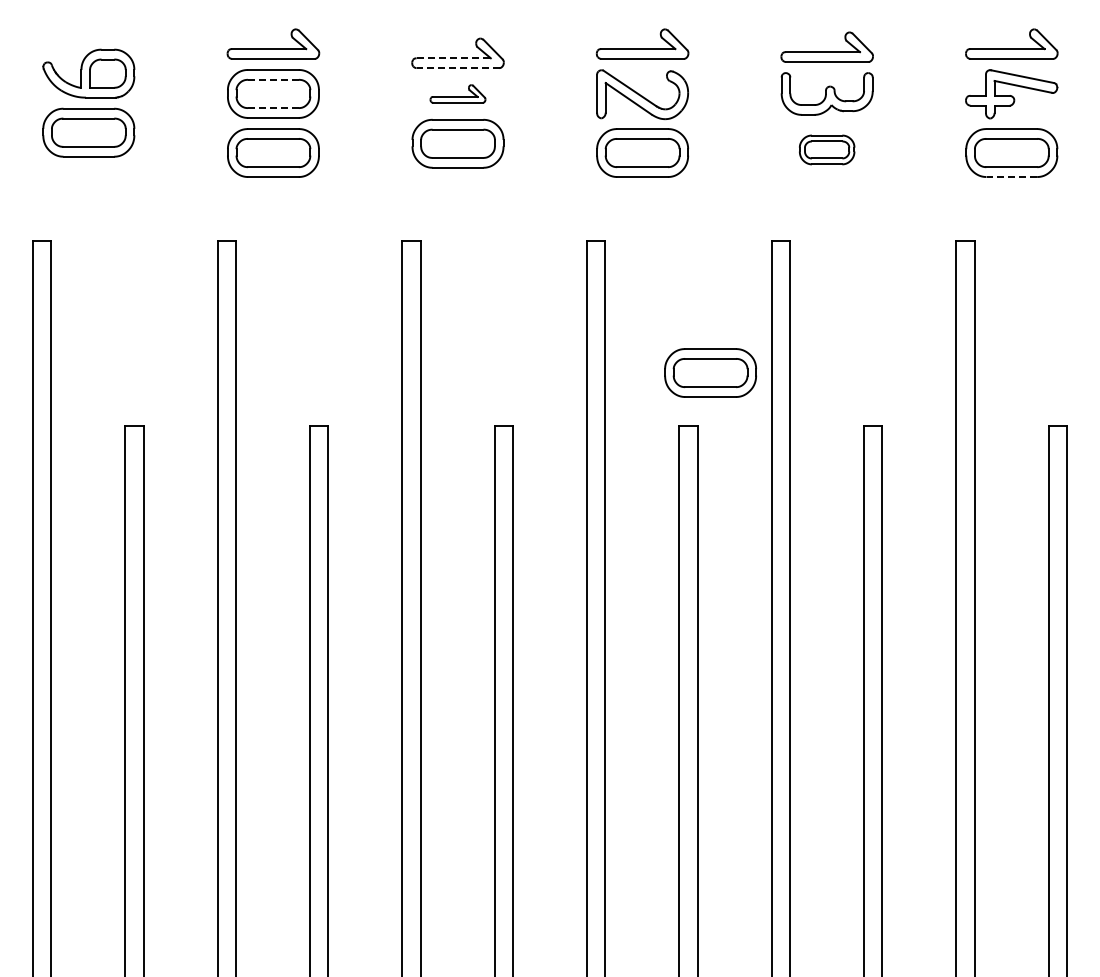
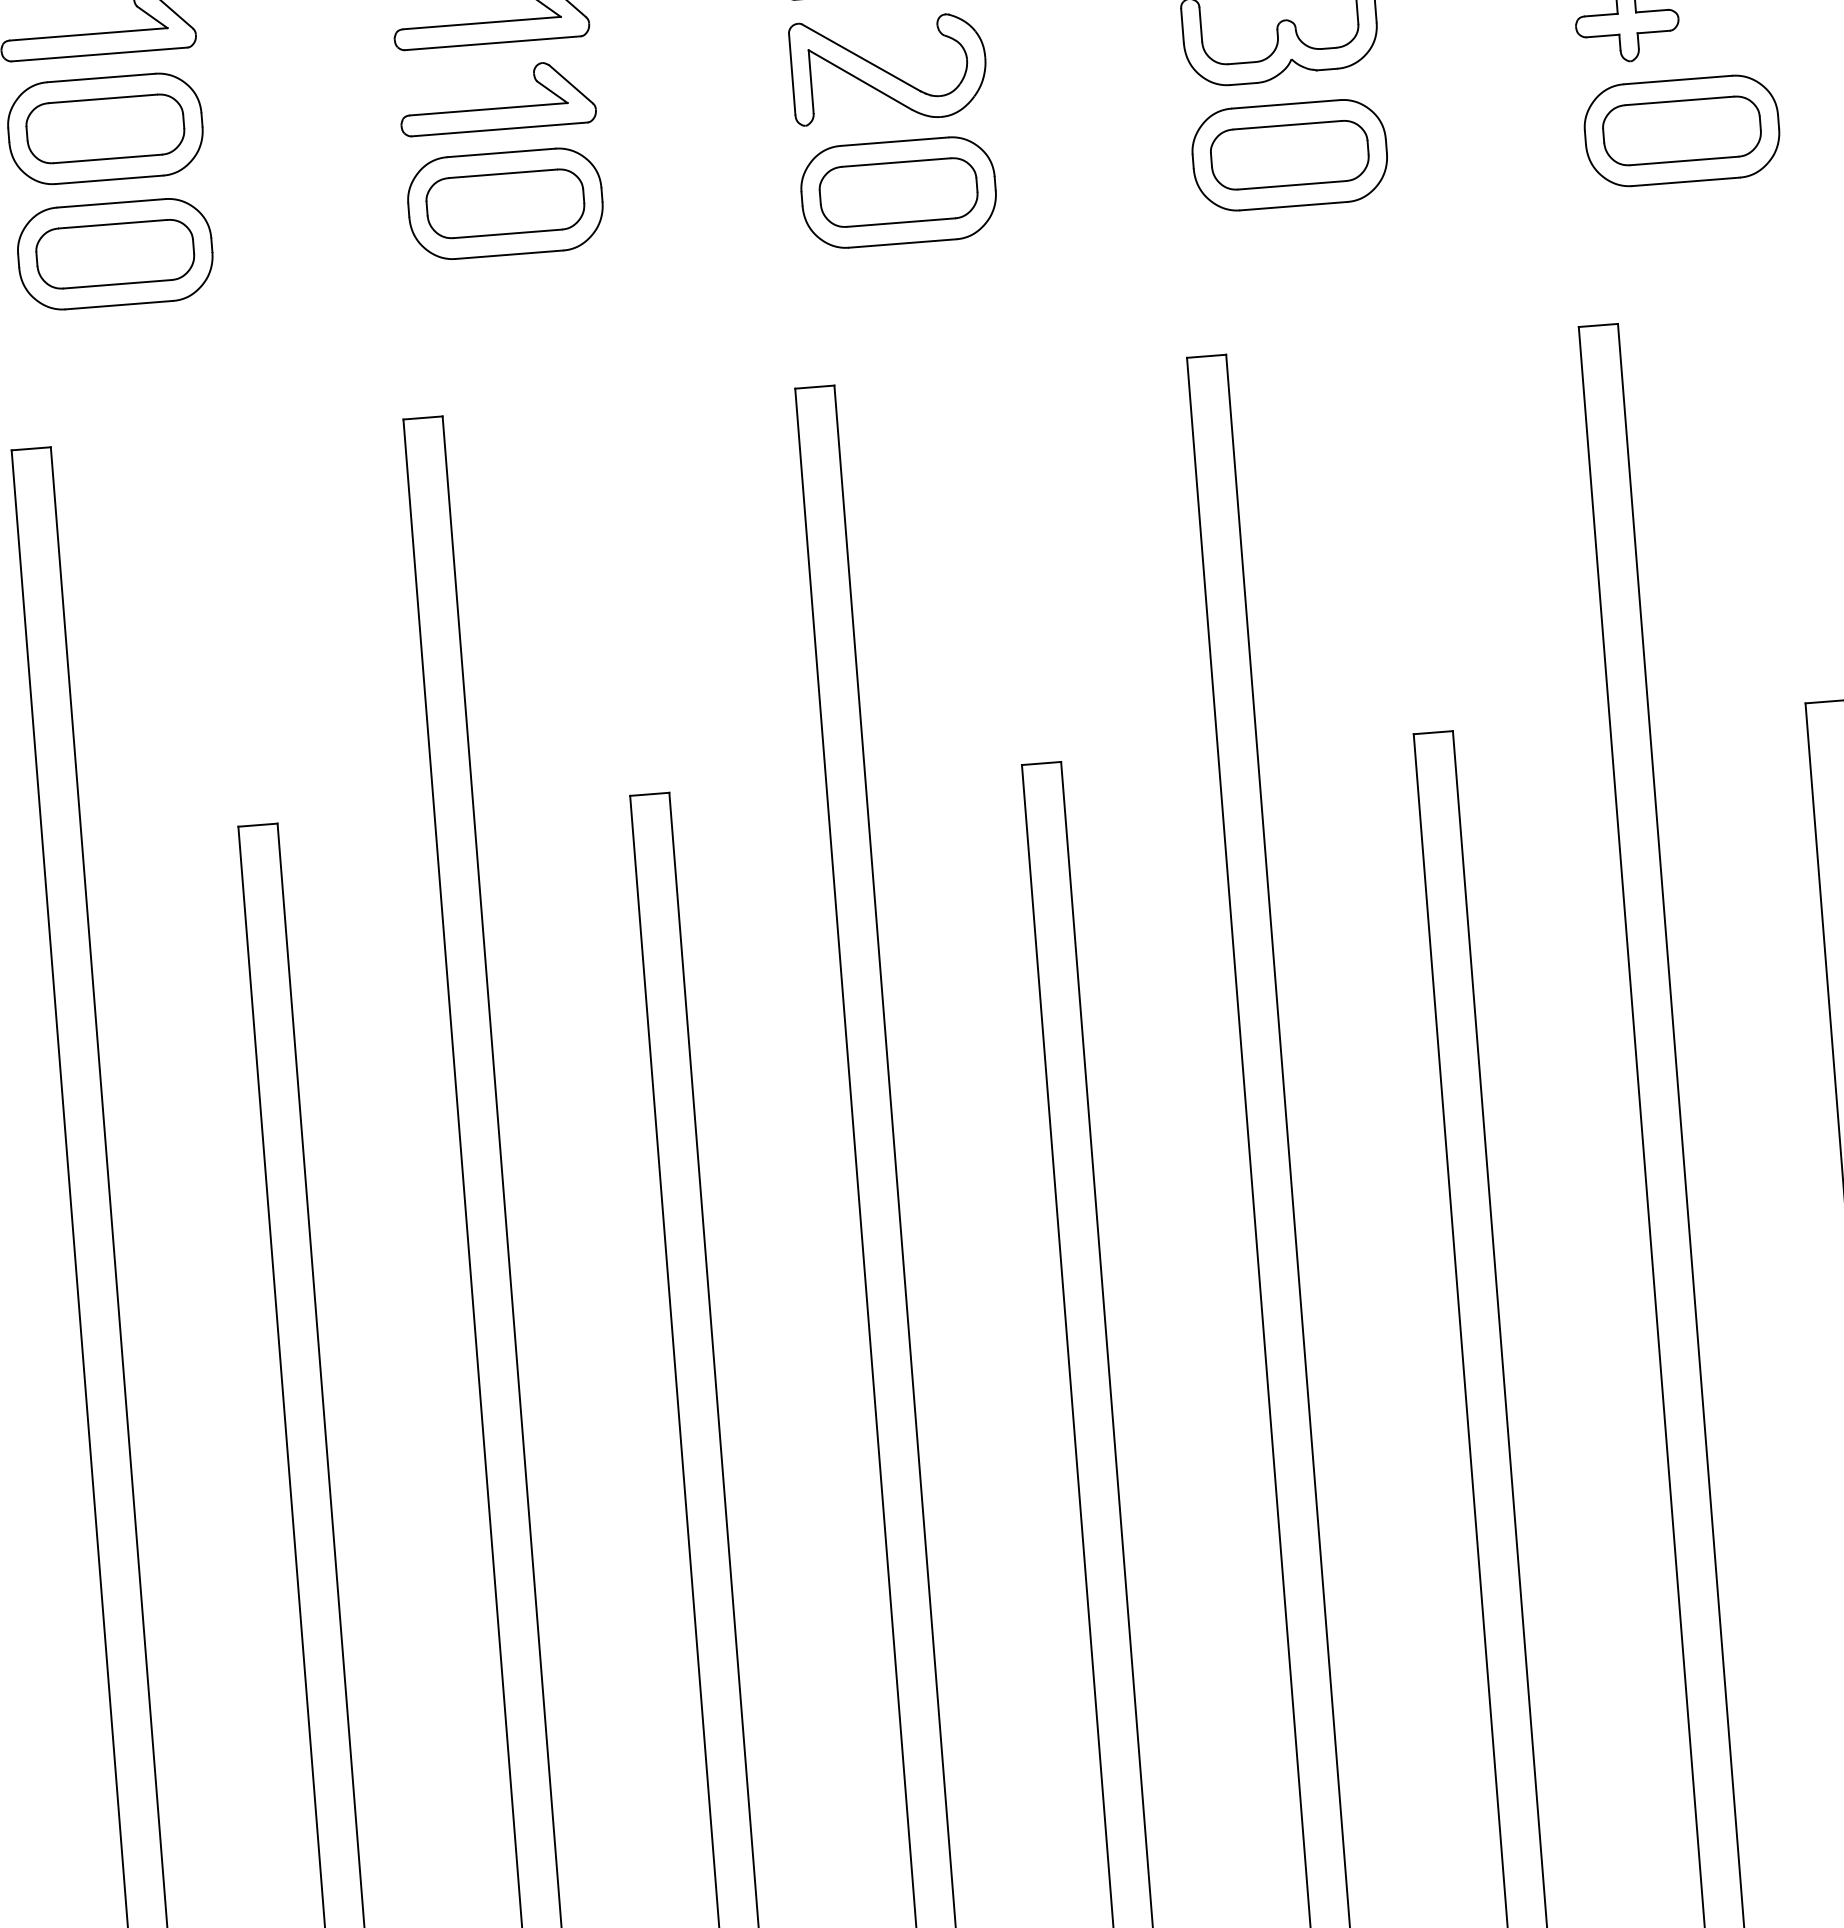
line: (454, 58) -> (483, 23), dashed -> solid
line: (457, 68) -> (491, 44), dashed -> solid
line: (272, 79) -> (101, 98), dashed -> solid
part: (457, 93) -> (495, 97), size x1.67
line: (273, 108) -> (108, 159), dashed -> solid
part: (826, 149) -> (1288, 154), size x1.67
line: (1011, 177) -> (1685, 182), dashed -> solid
part: (710, 372) -> (1079, 646), removed

